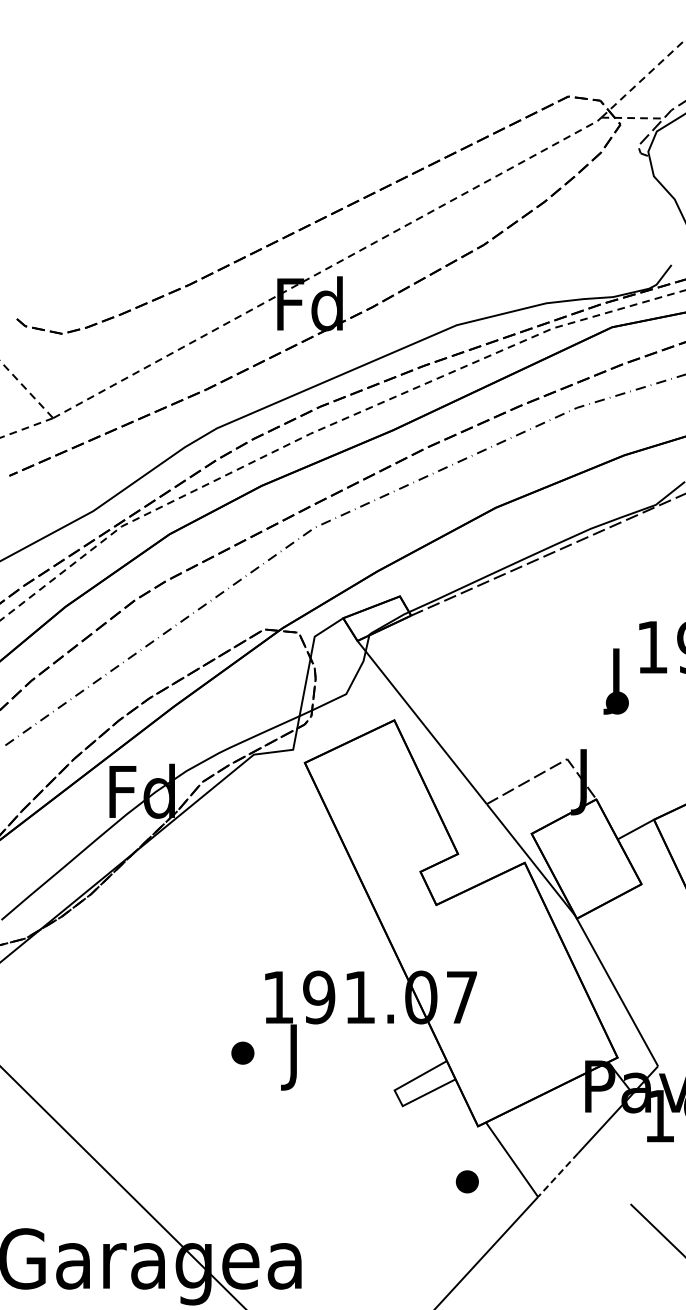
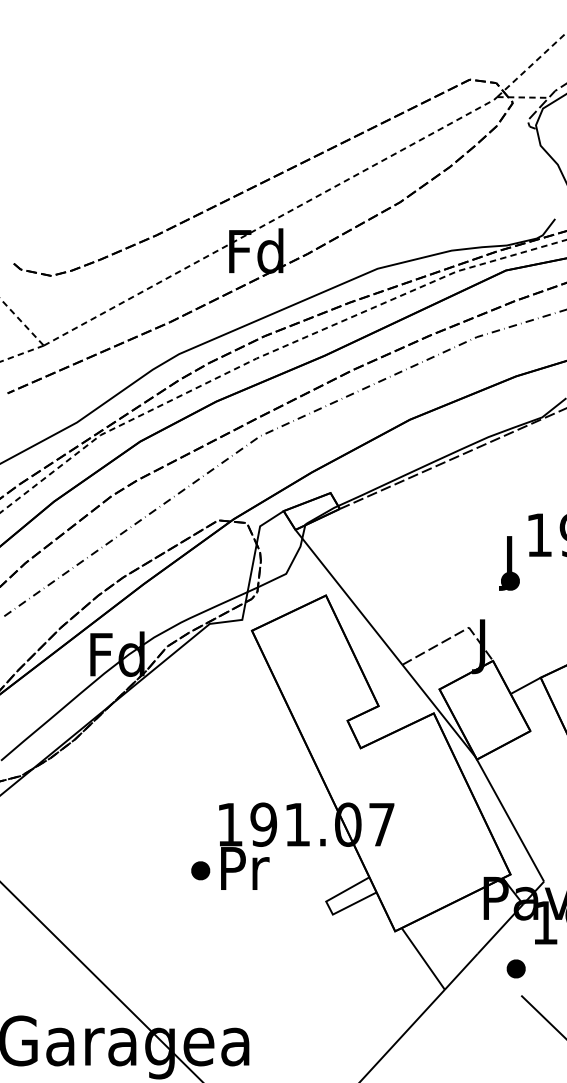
text: (296, 1057) -> (245, 874), J -> Pr
line: (558, 1175) -> (461, 971), dashed -> solid
part: (466, 1181) -> (515, 968), moved

